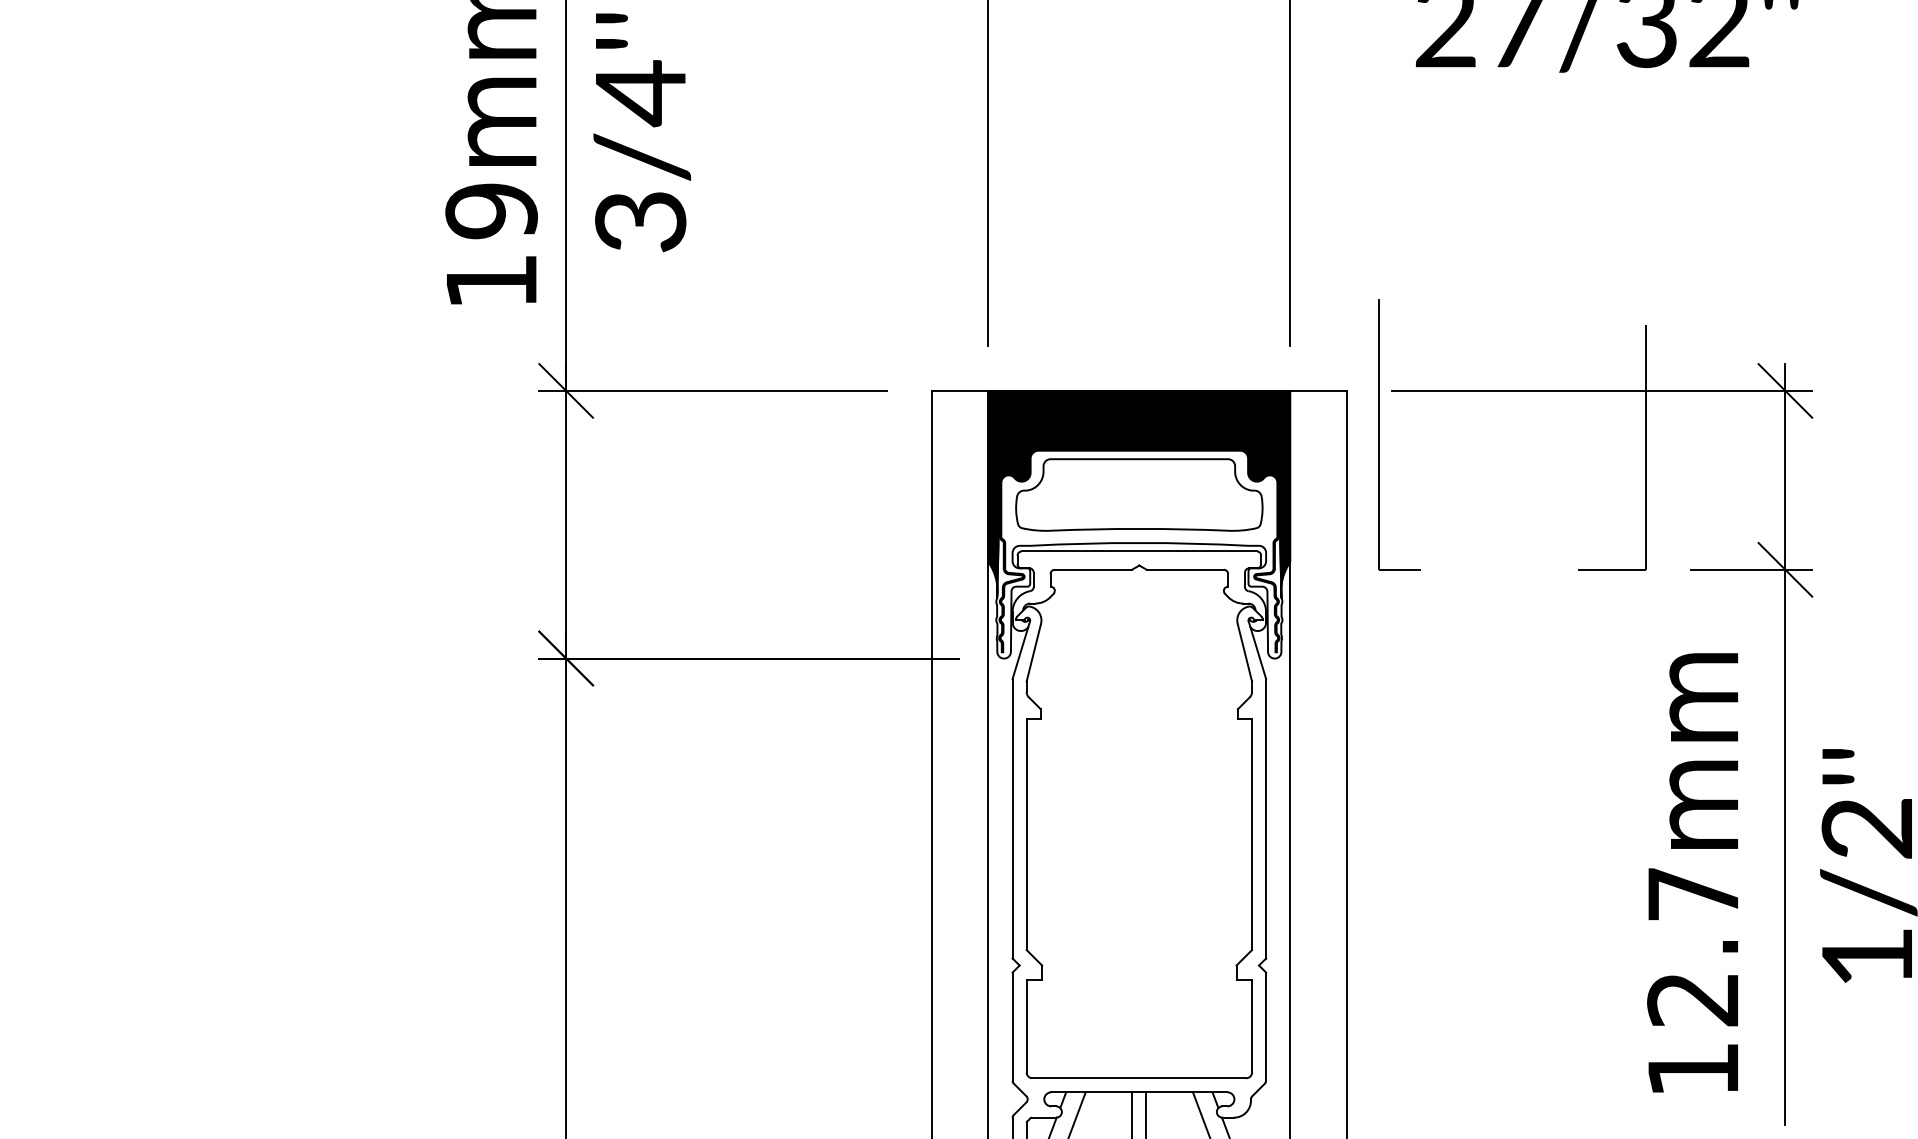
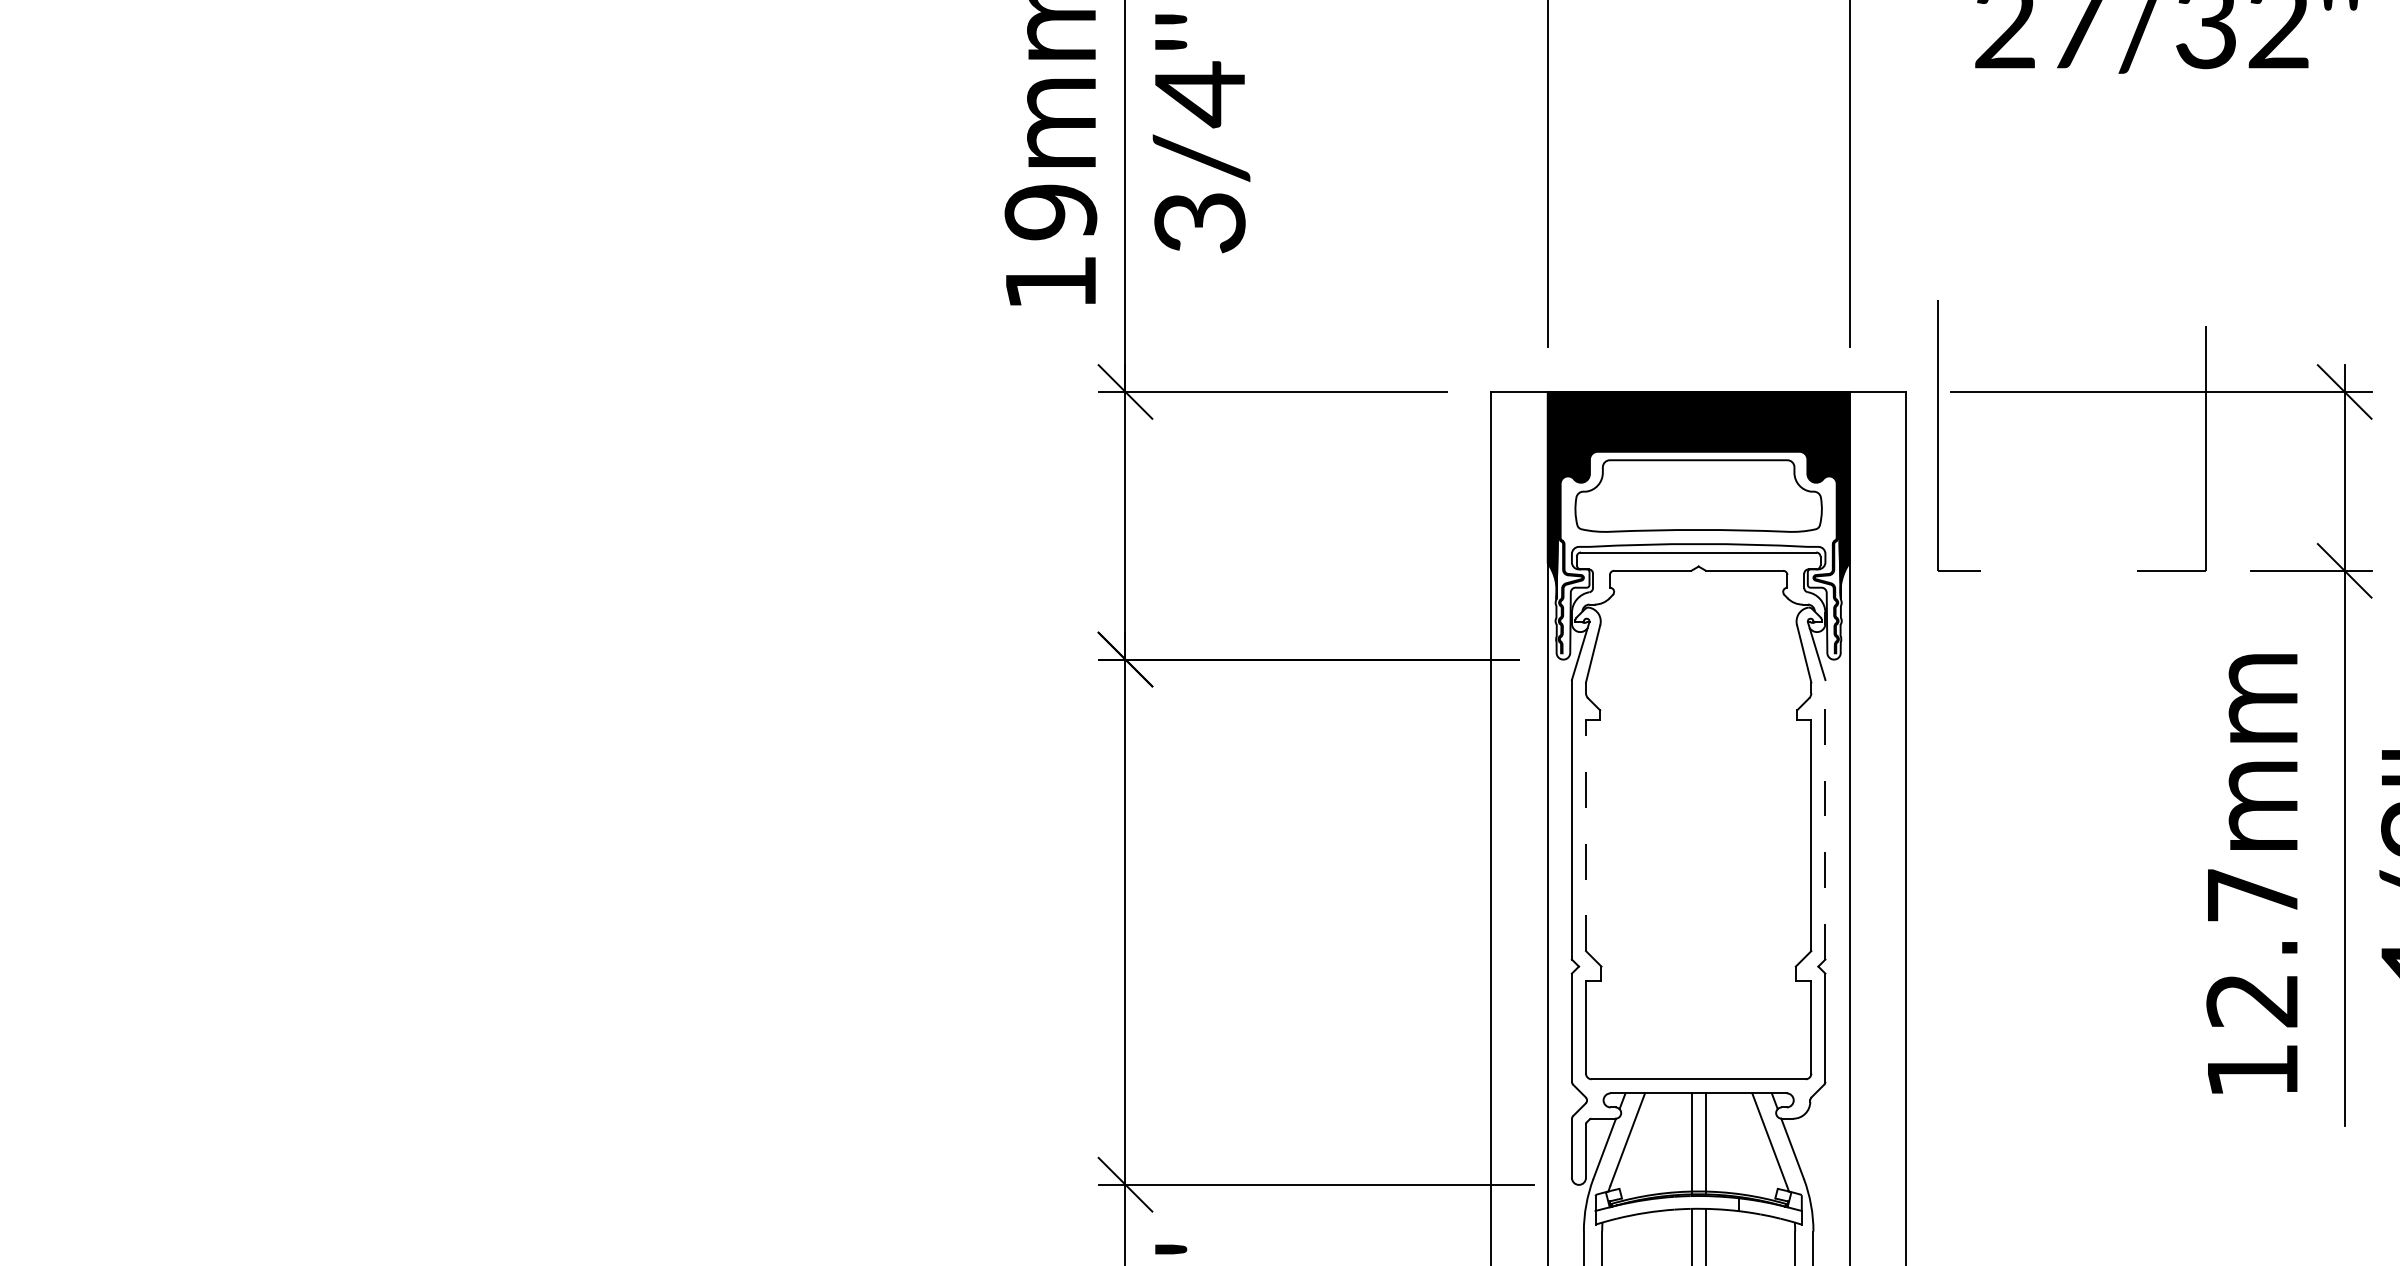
line: (1266, 818) -> (1825, 819), solid -> dashed
line: (1026, 834) -> (1585, 835), solid -> dashed

